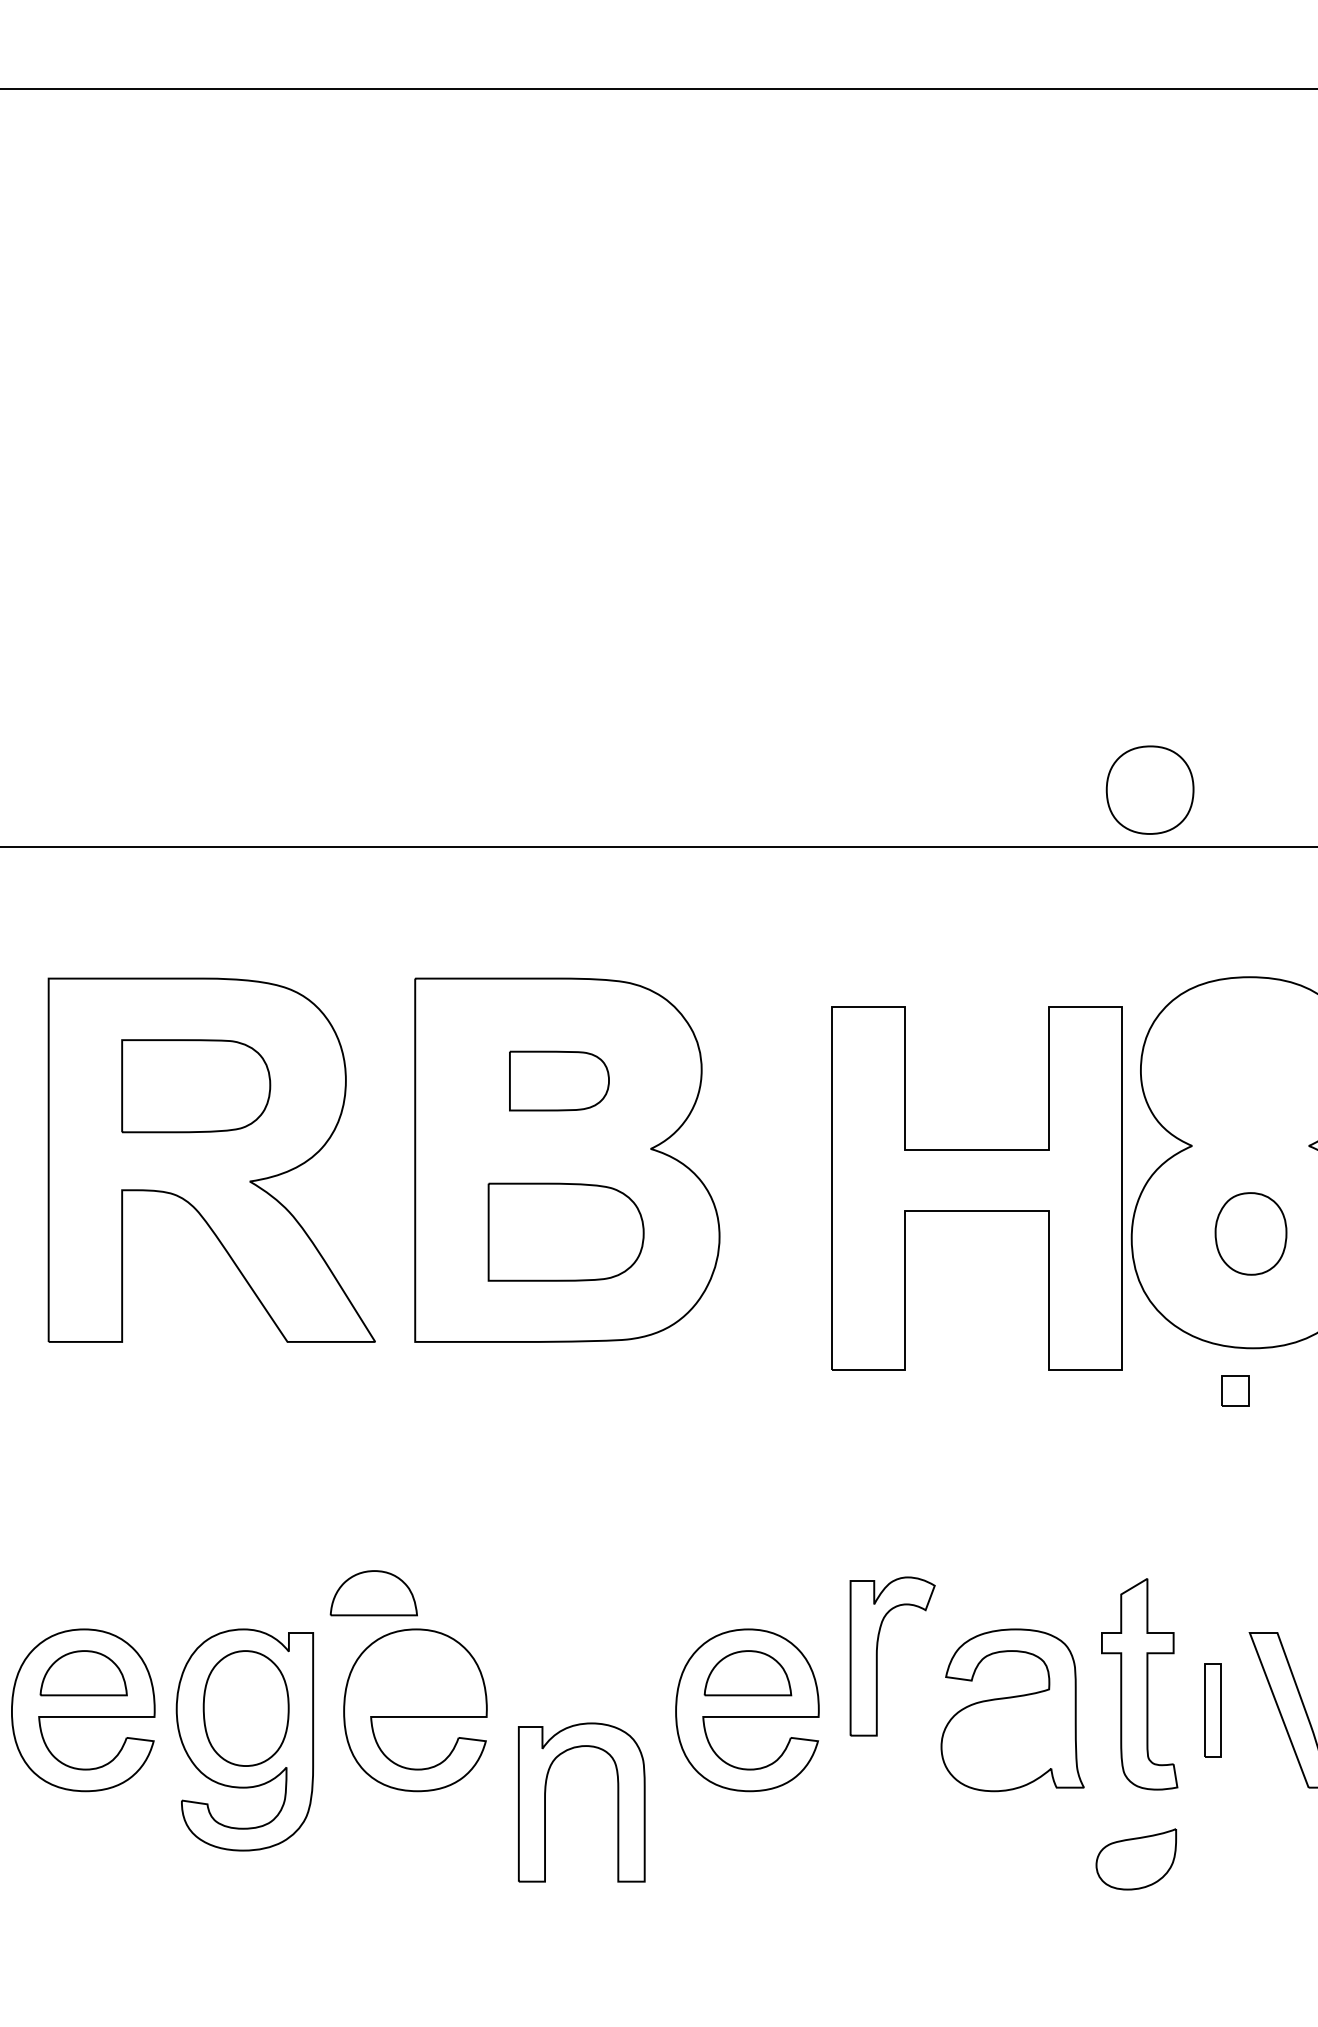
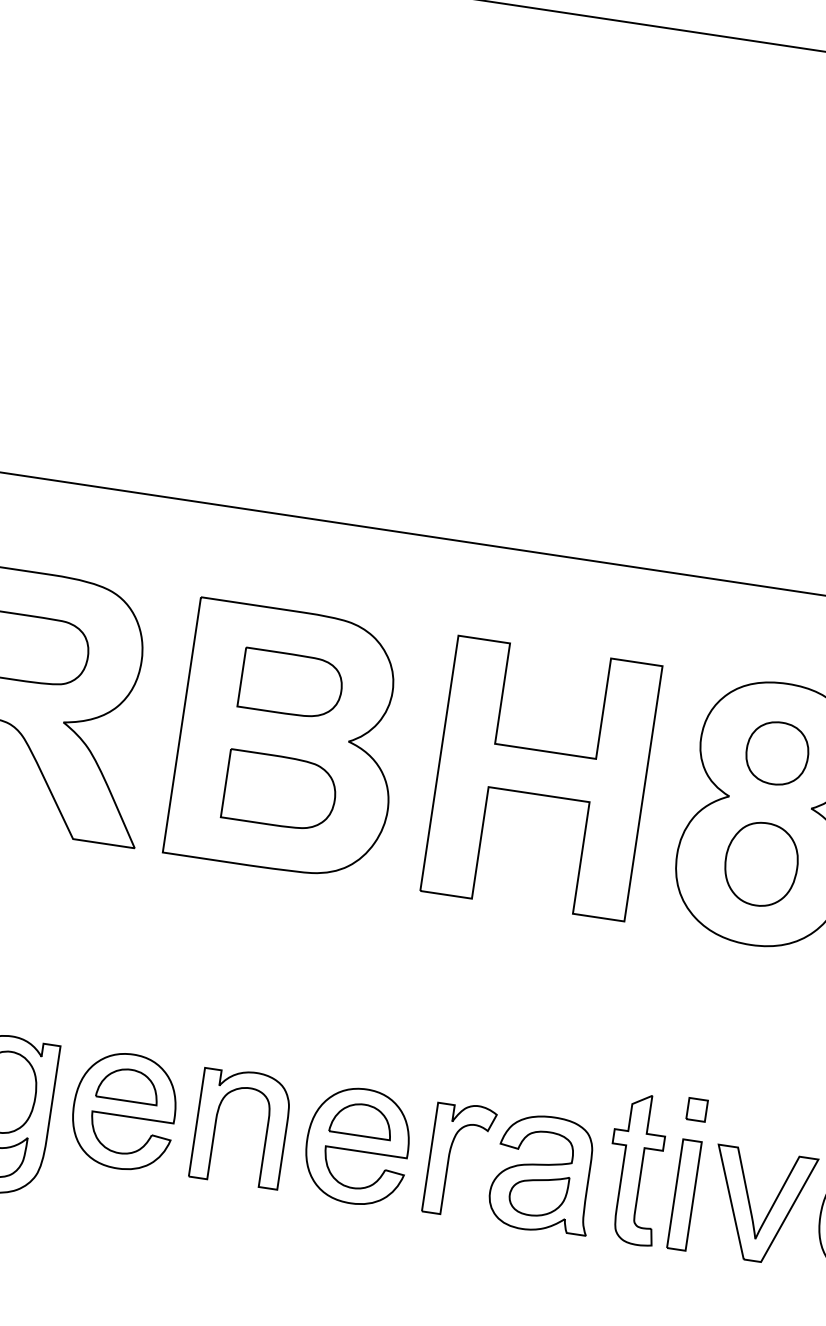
part: (1149, 789) -> (776, 752), moved
part: (559, 1080) -> (291, 683), size x1.43
part: (976, 1188) -> (541, 778), moved
part: (1250, 1233) -> (761, 864), size x1.43
part: (1235, 1390) -> (697, 1109), moved
part: (373, 1593) -> (128, 1085), moved
part: (877, 1656) -> (449, 1158), moved
part: (1212, 1710) -> (684, 1195), size x1.67
part: (545, 1802) -> (215, 1123), moved
part: (1135, 1859) -> (537, 1194), moved

